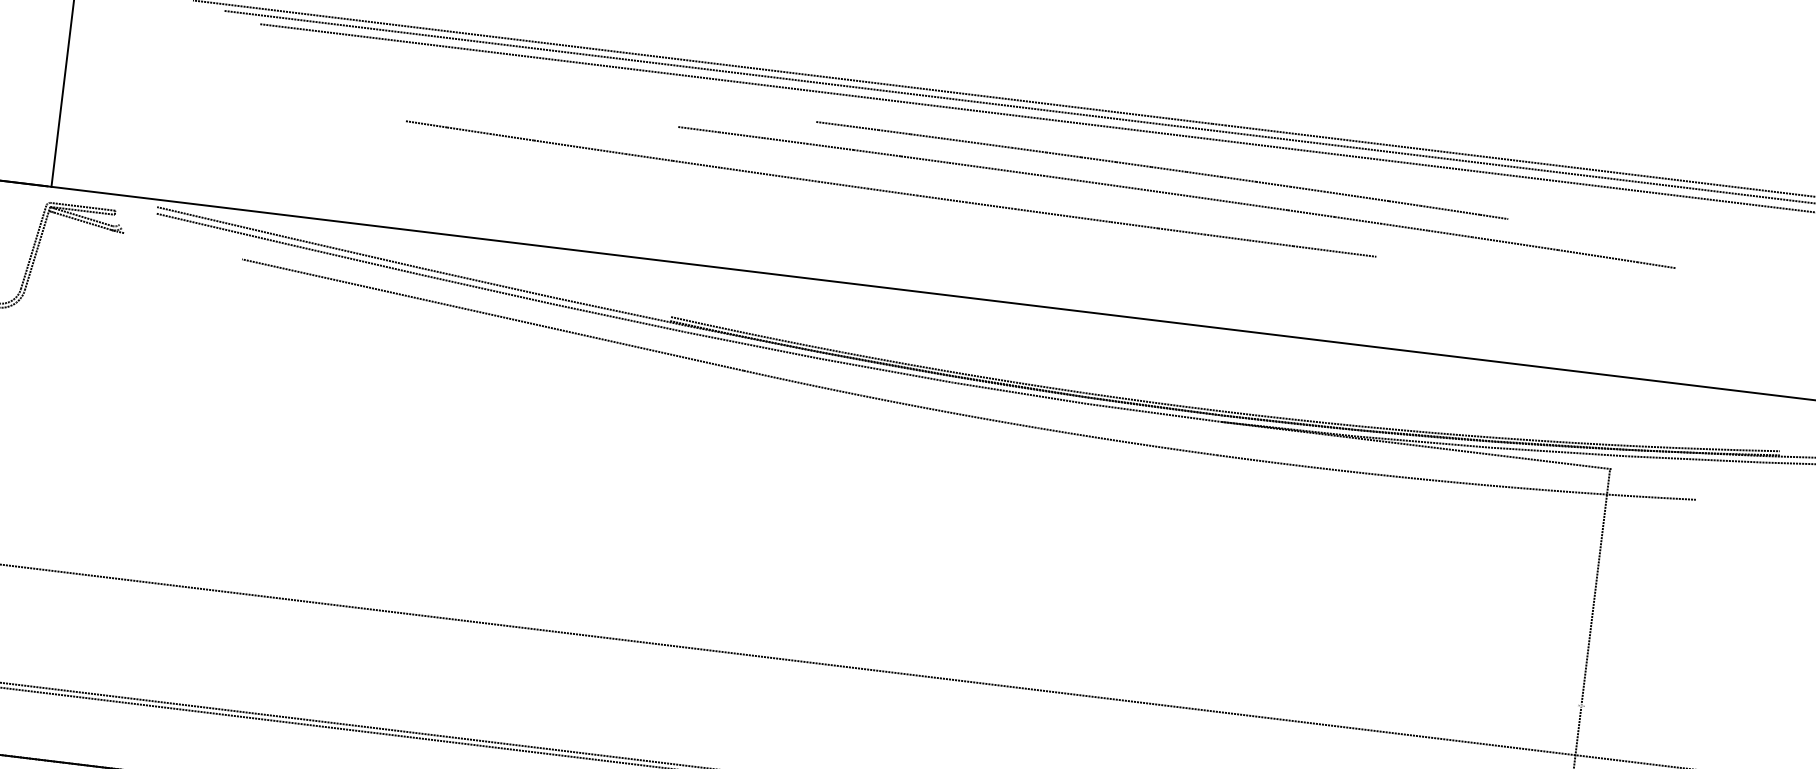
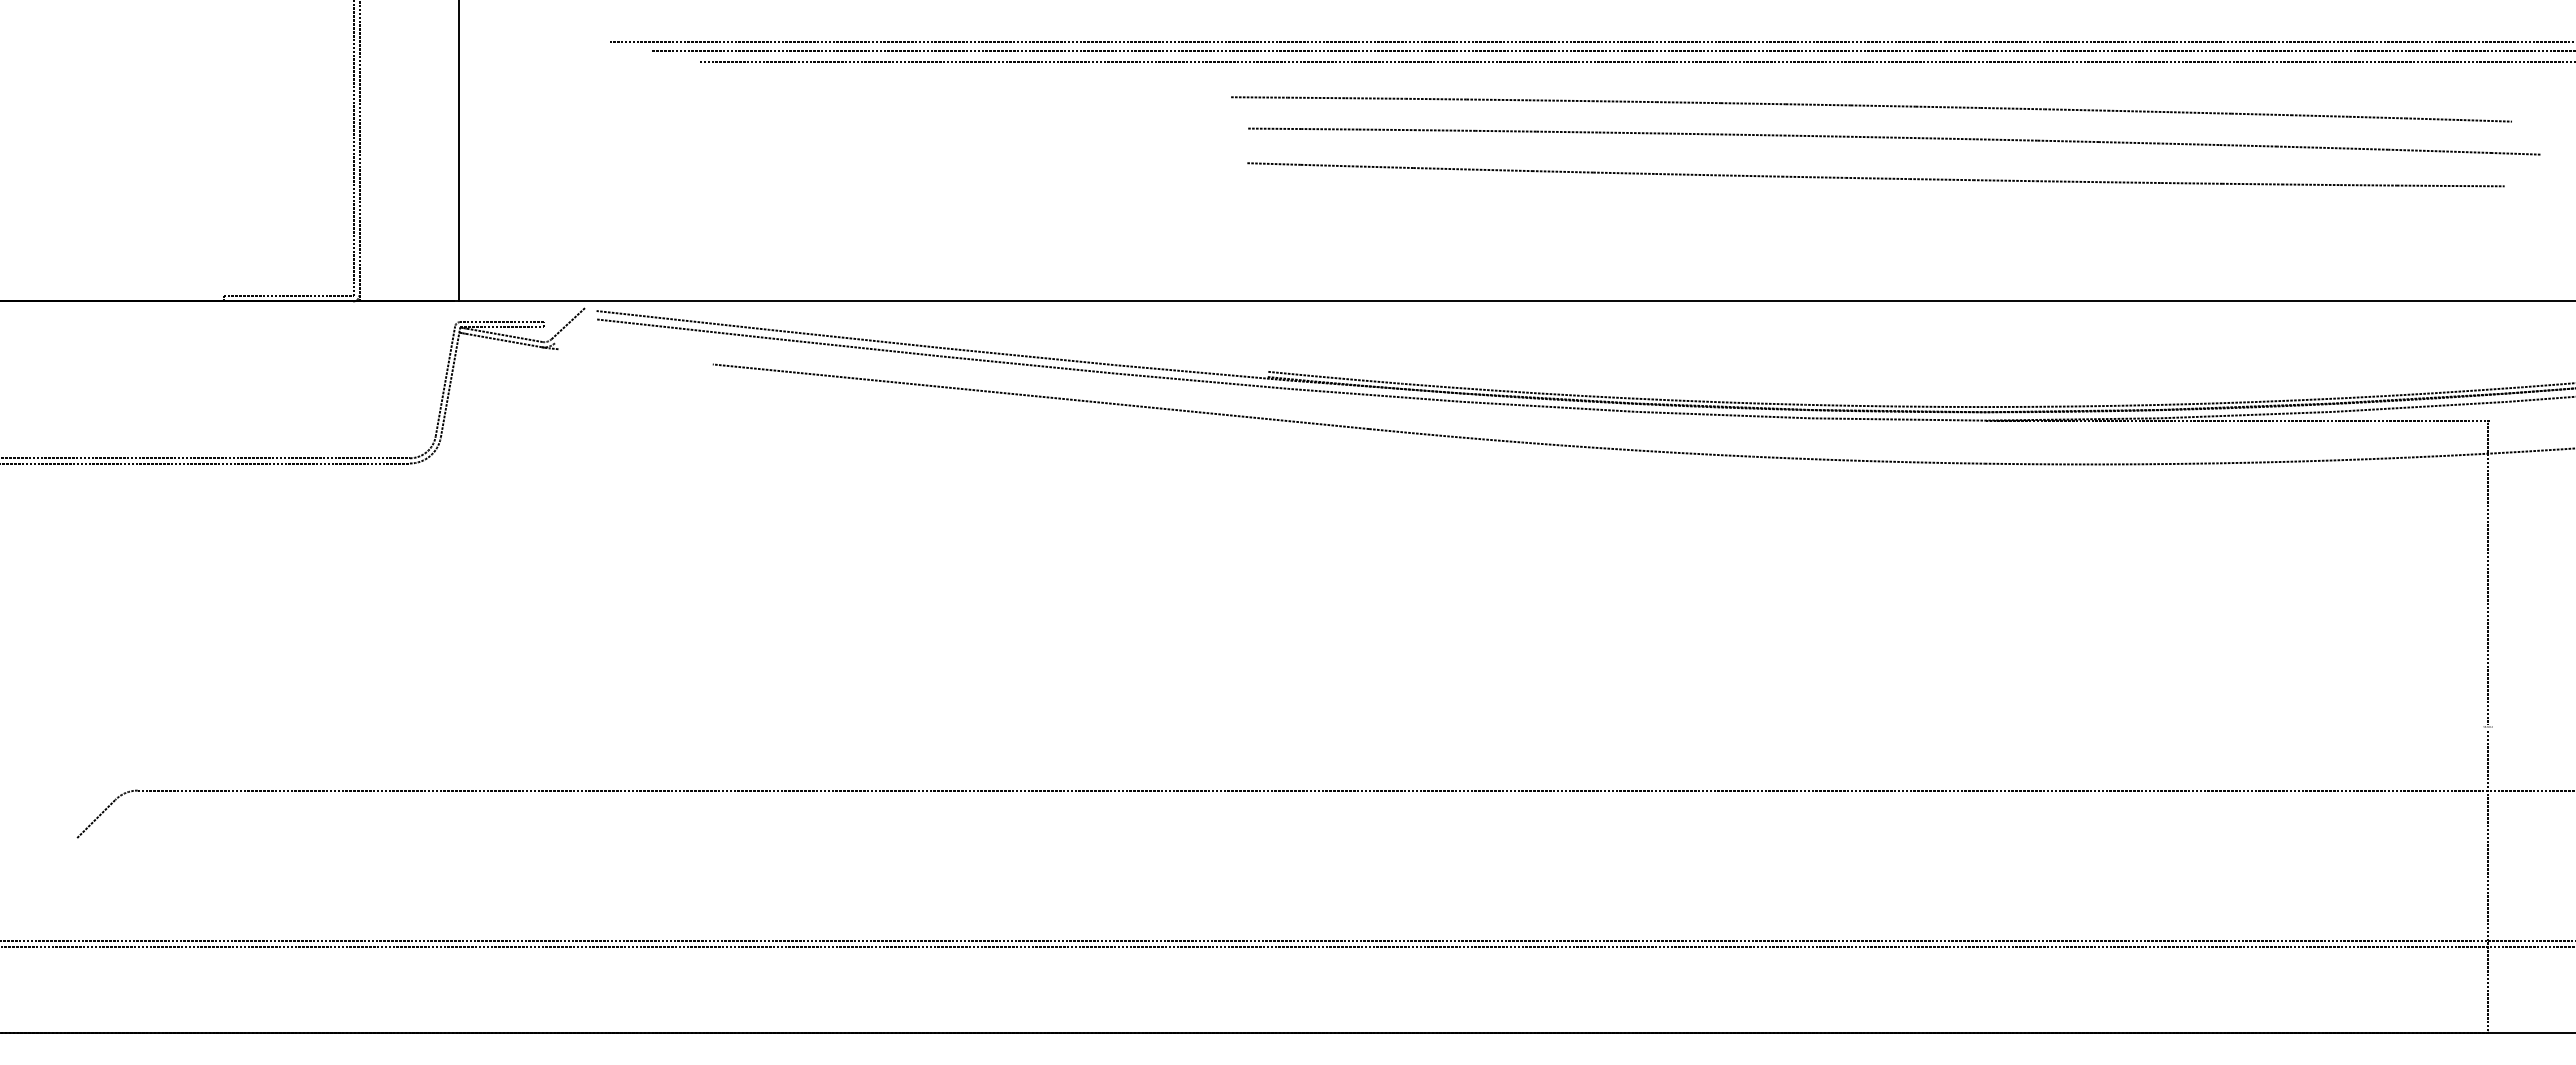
part: (1162, 170) -> (1871, 109), size x1.43
part: (890, 188) -> (1875, 174), moved
line: (133, 214) -> (567, 323), added

